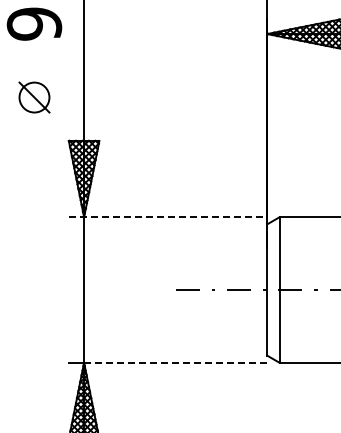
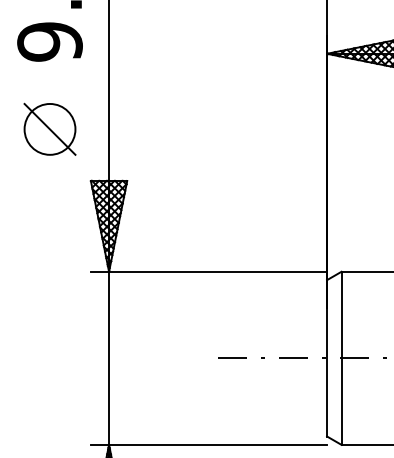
part: (34, 97) -> (50, 129), size x1.43
line: (168, 217) -> (209, 272), dashed -> solid
line: (175, 362) -> (217, 444), dashed -> solid

